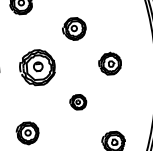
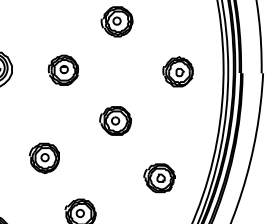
part: (109, 63) -> (177, 71), moved
part: (36, 66) -> (62, 69), size x0.62
part: (78, 101) -> (115, 120), size x1.43

